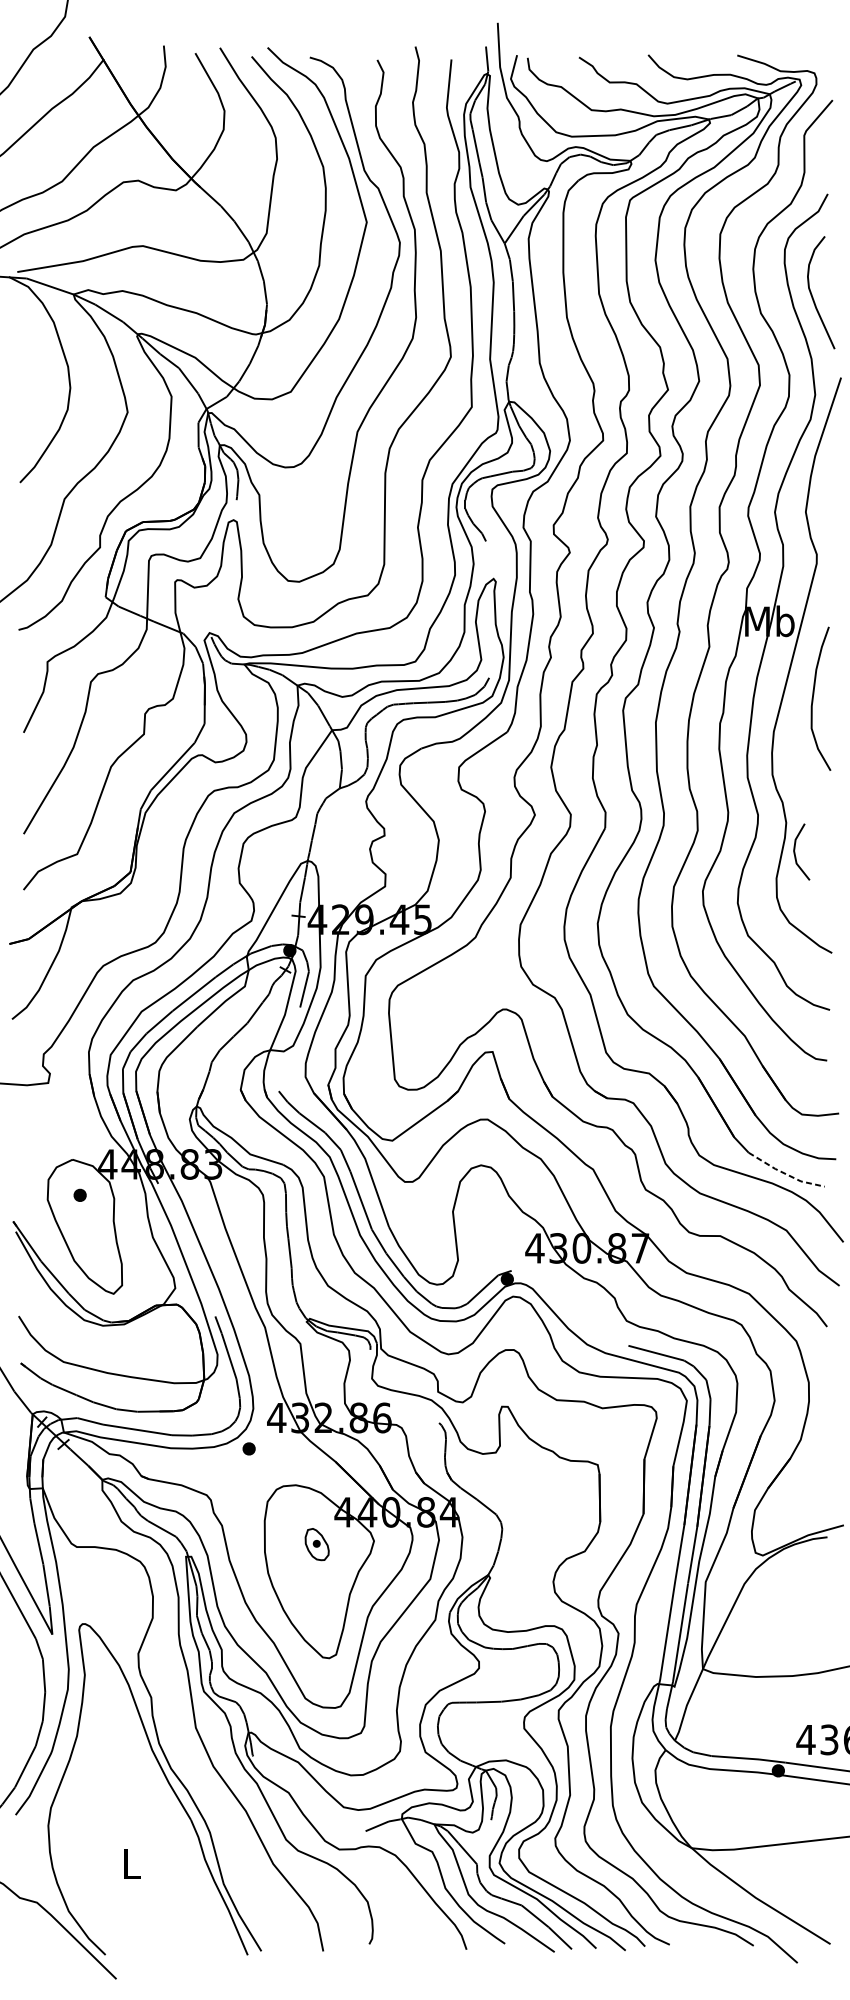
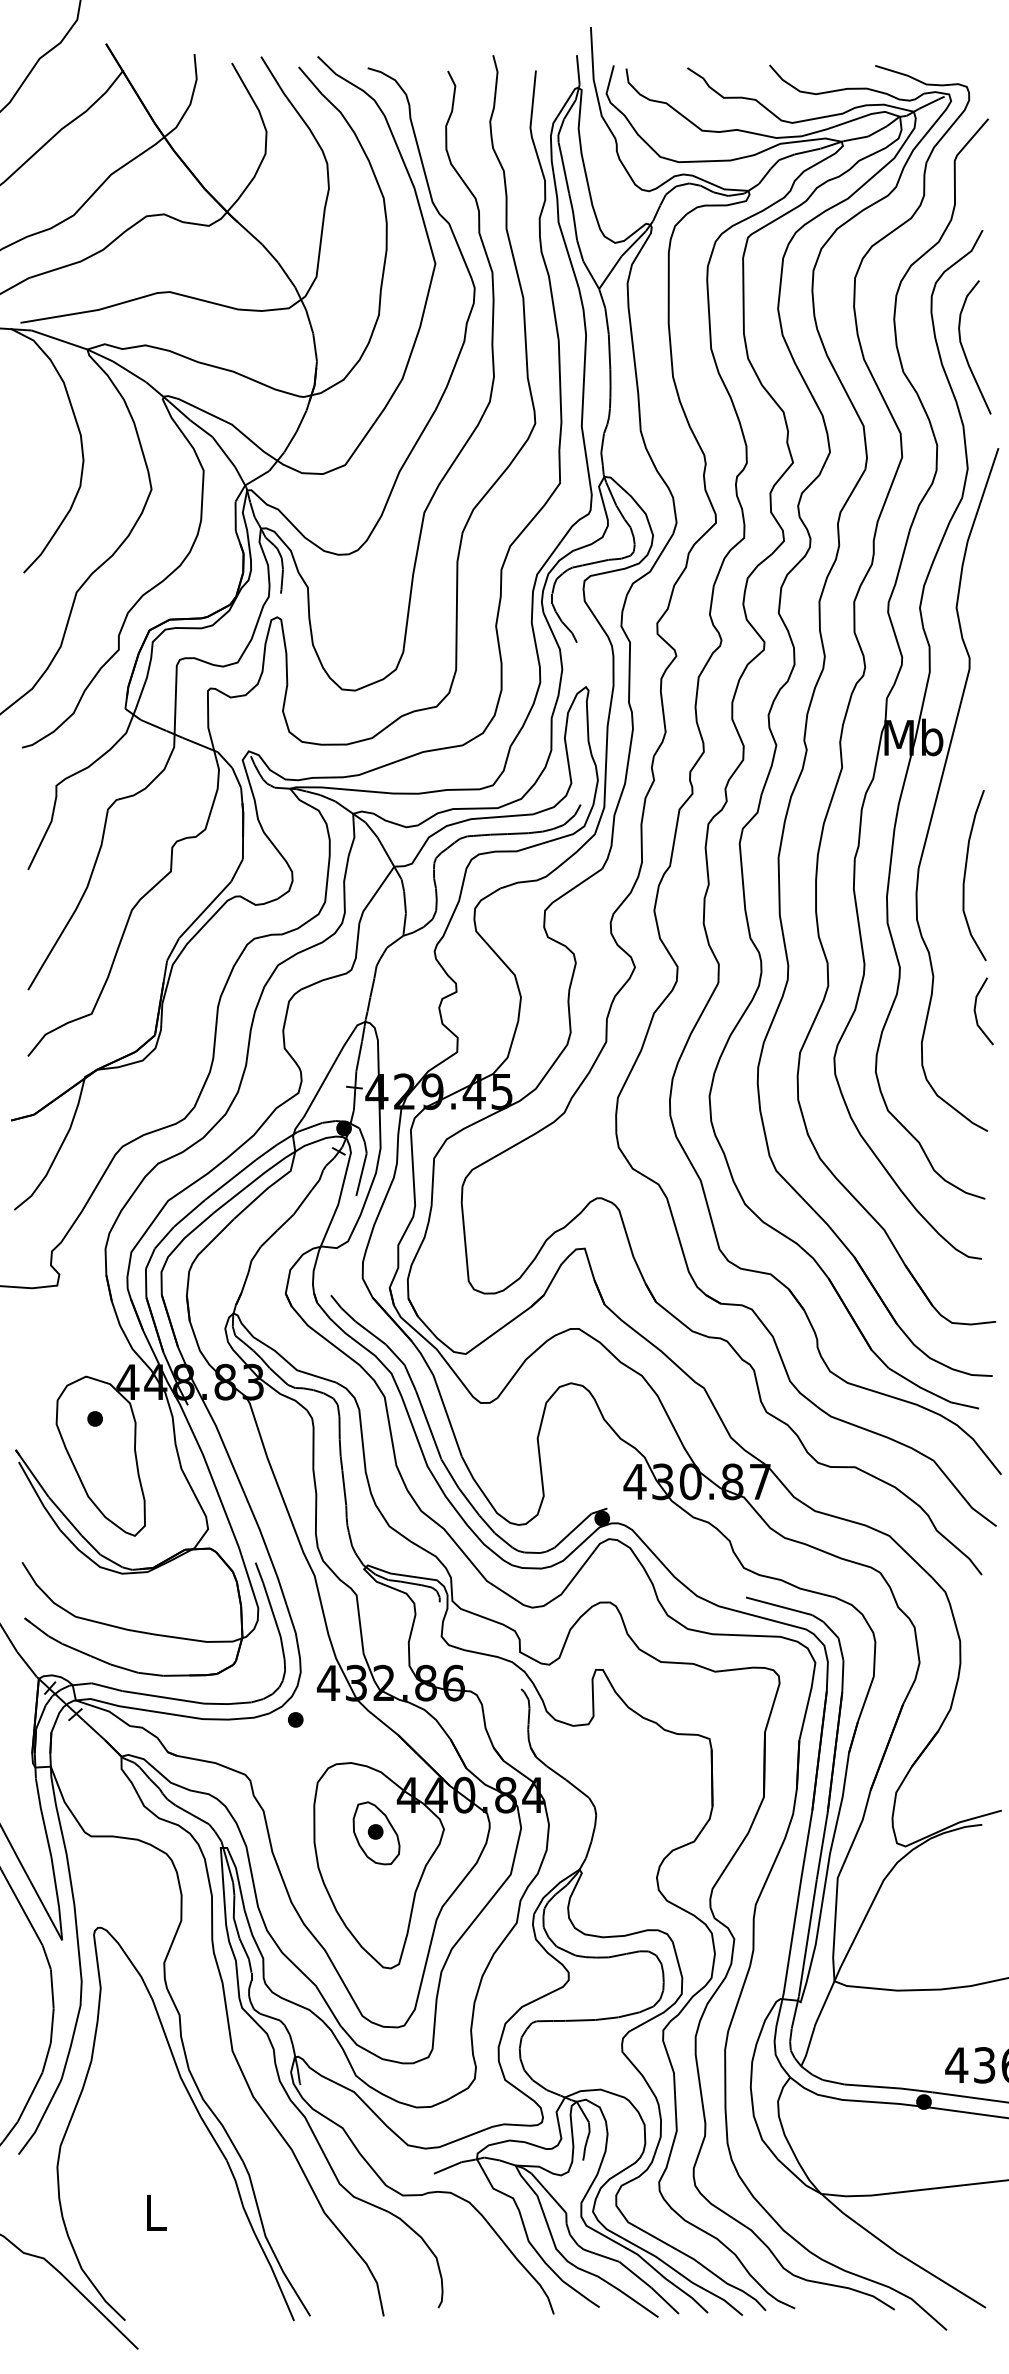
curve: (814, 695) -> (966, 871), moved
line: (795, 853) -> (976, 1013), moved
line: (785, 1173) -> (932, 1393), dashed -> solid
part: (317, 1544) -> (376, 1833), size x1.67

